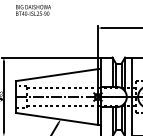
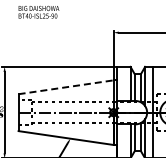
line: (57, 75) -> (66, 87), solid -> dashed

